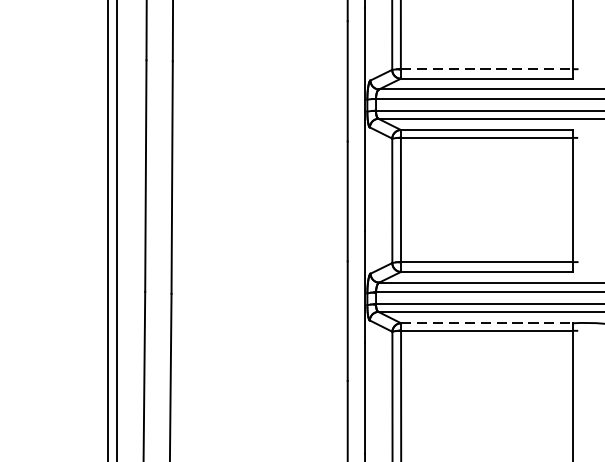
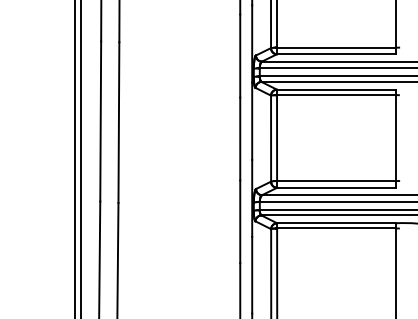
line: (486, 68) -> (336, 47), dashed -> solid
line: (488, 323) -> (337, 223), dashed -> solid

